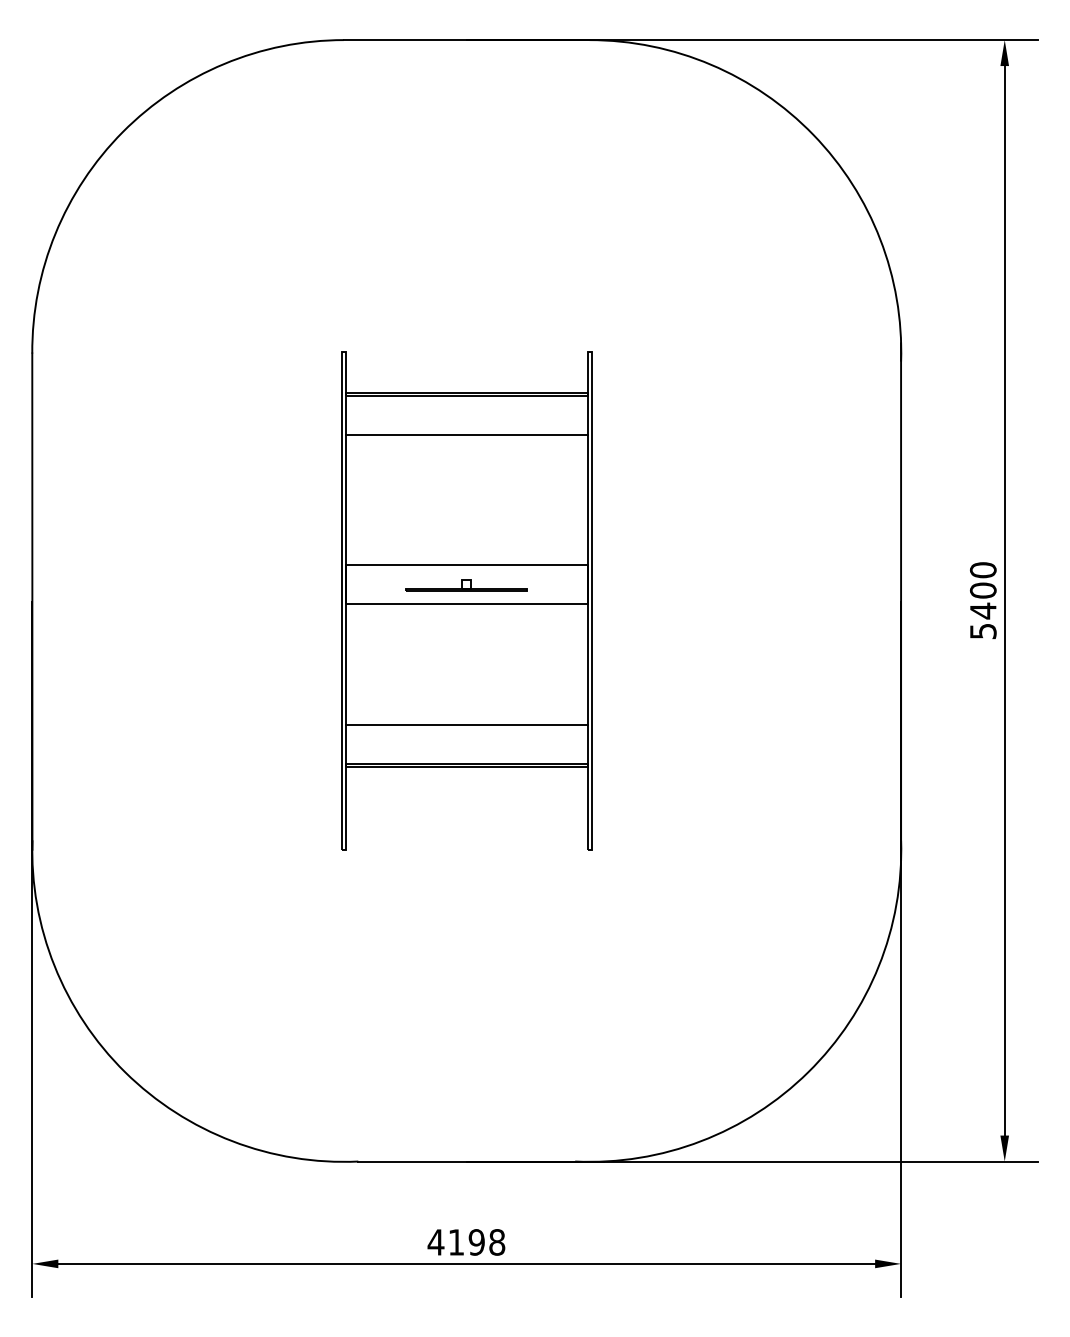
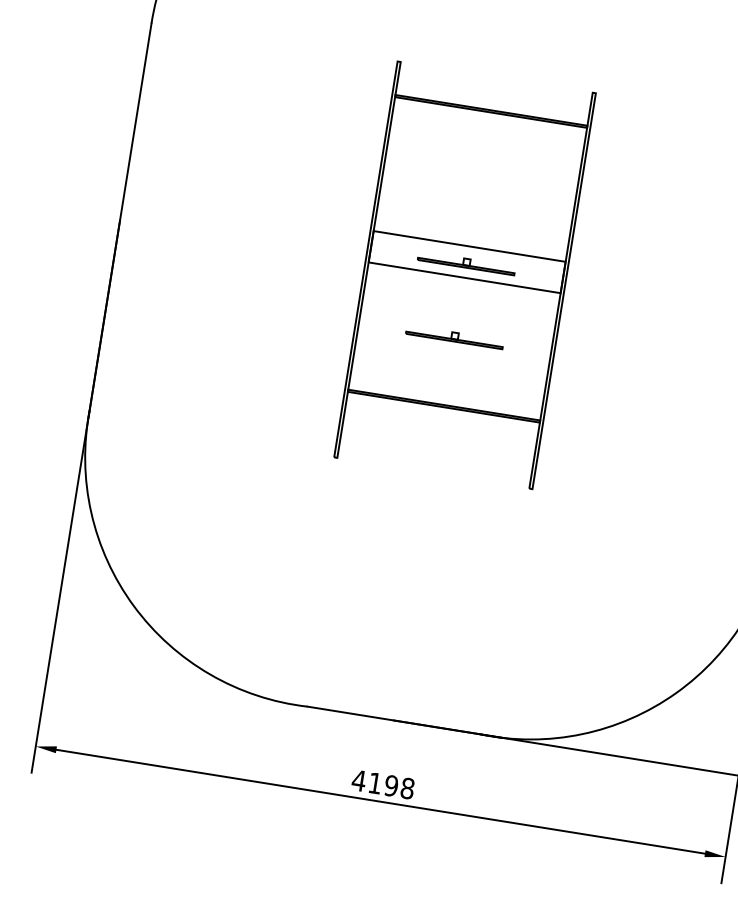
line: (466, 435) -> (485, 143), removed
part: (466, 678) -> (454, 336), added
line: (466, 724) -> (449, 373), removed

